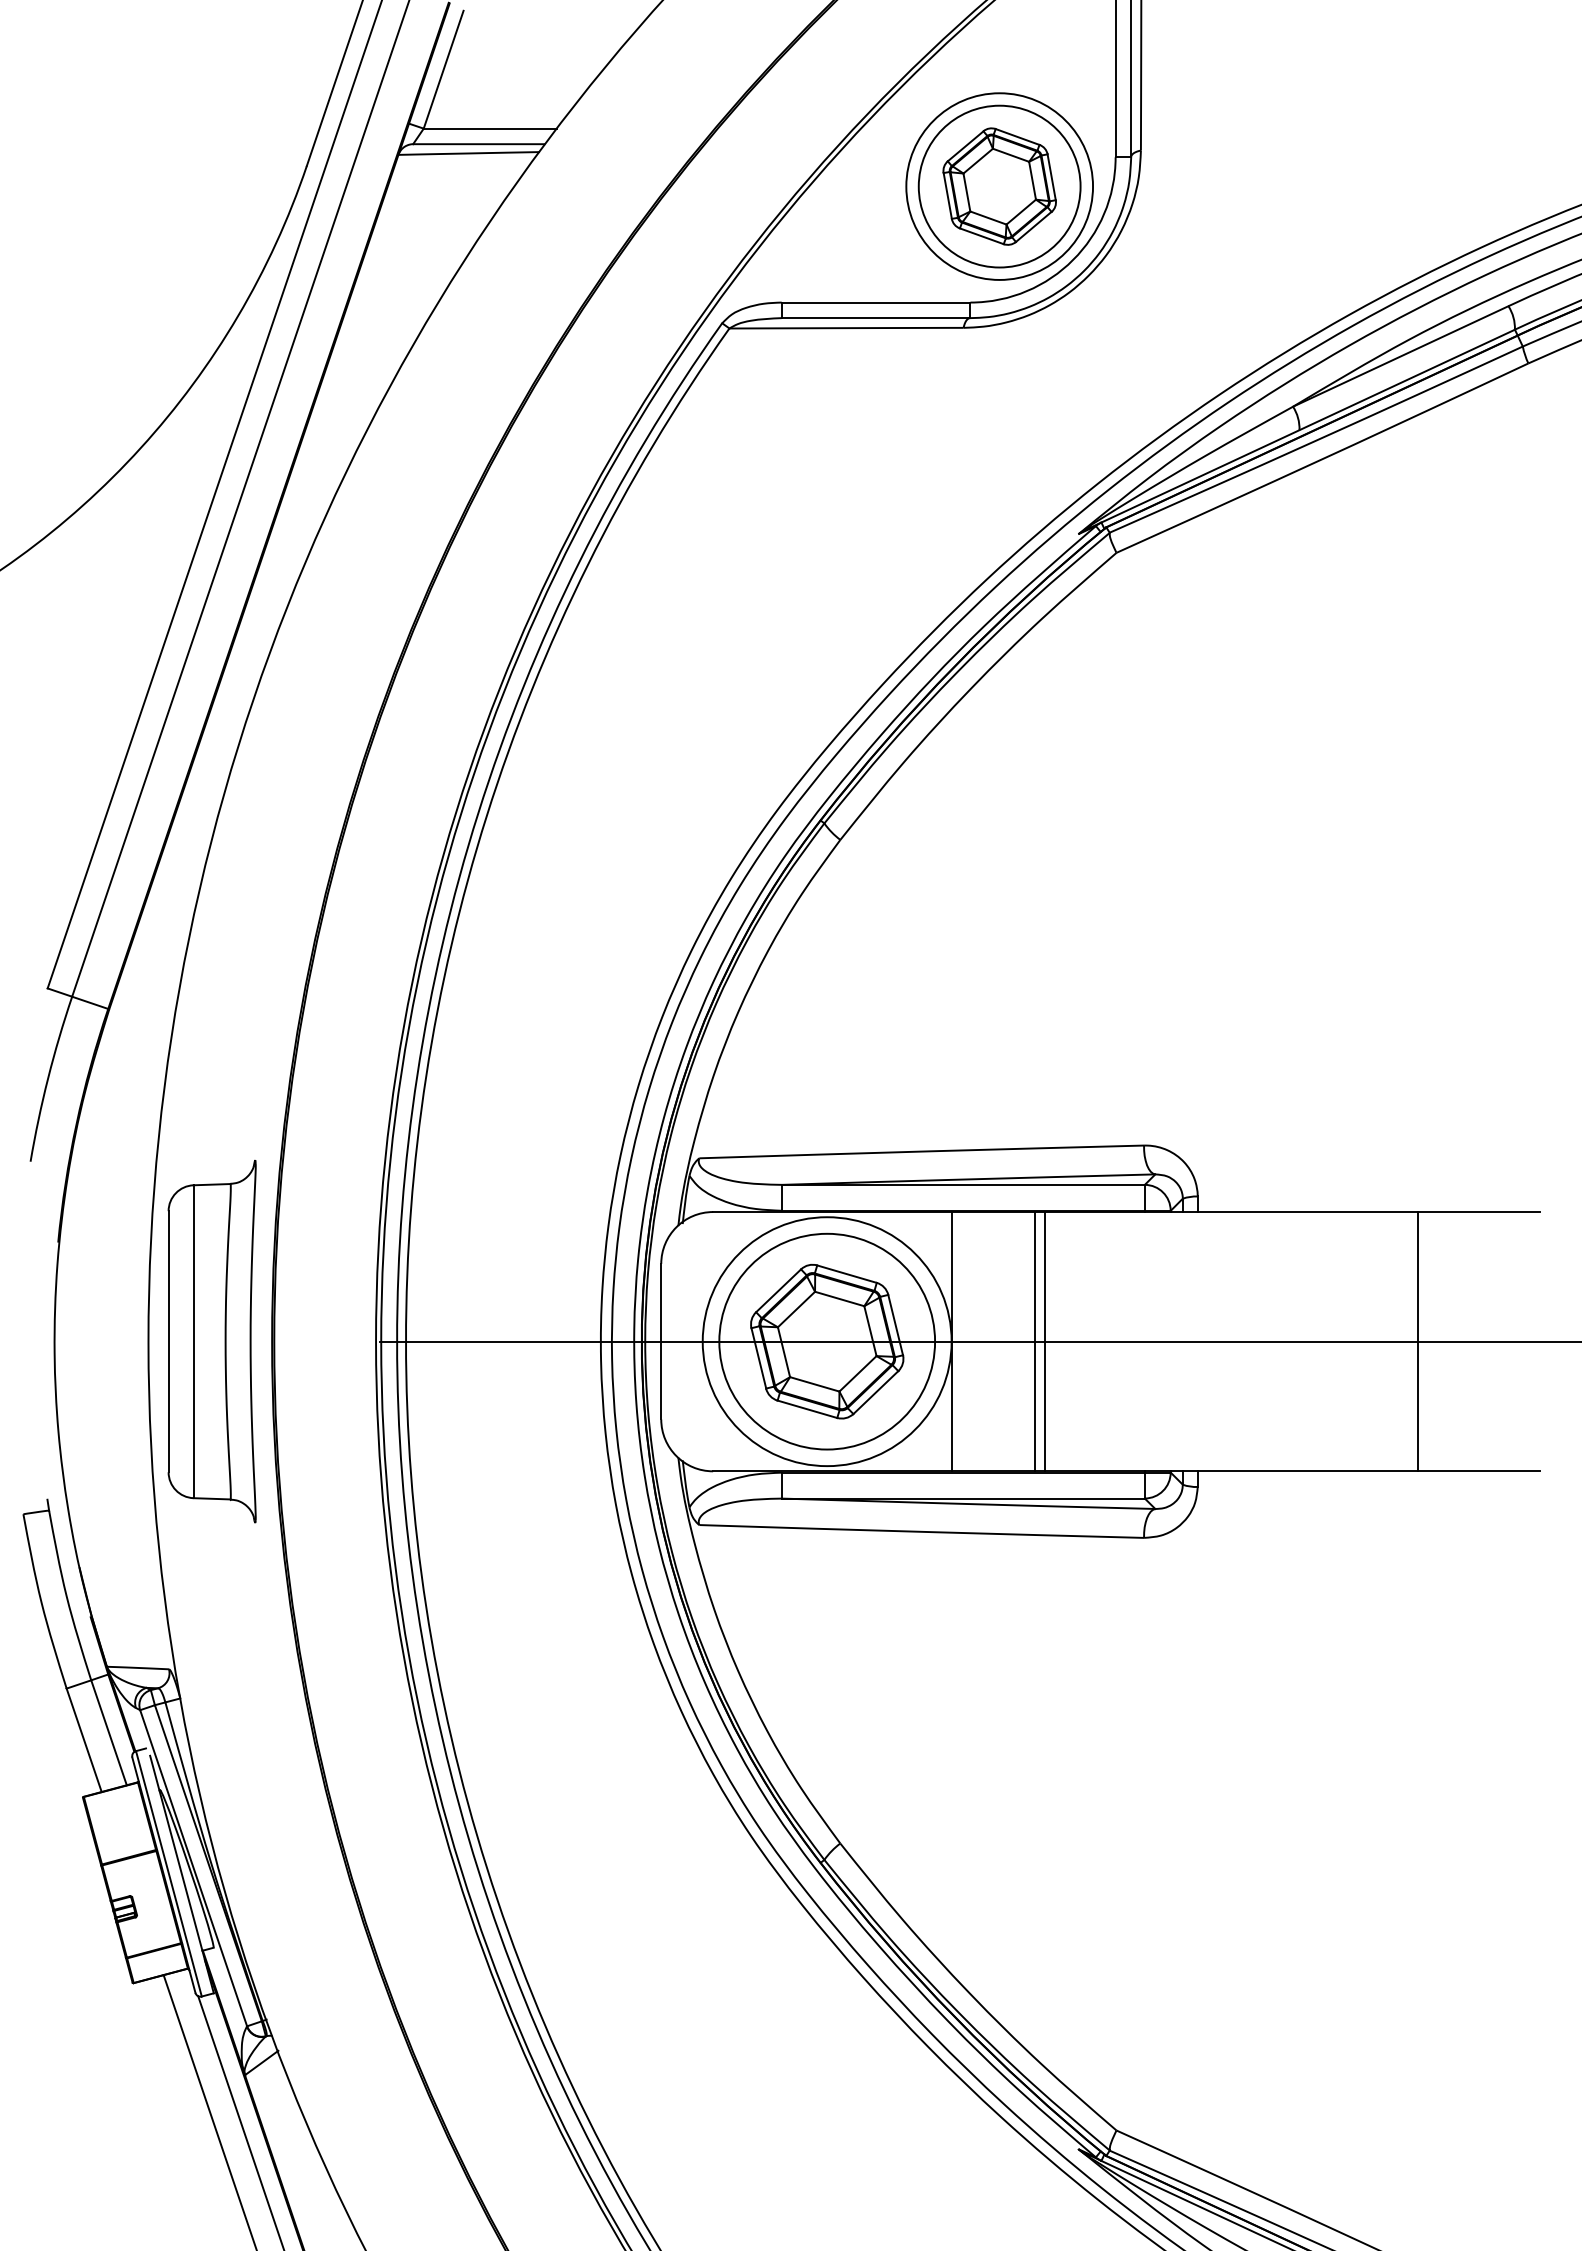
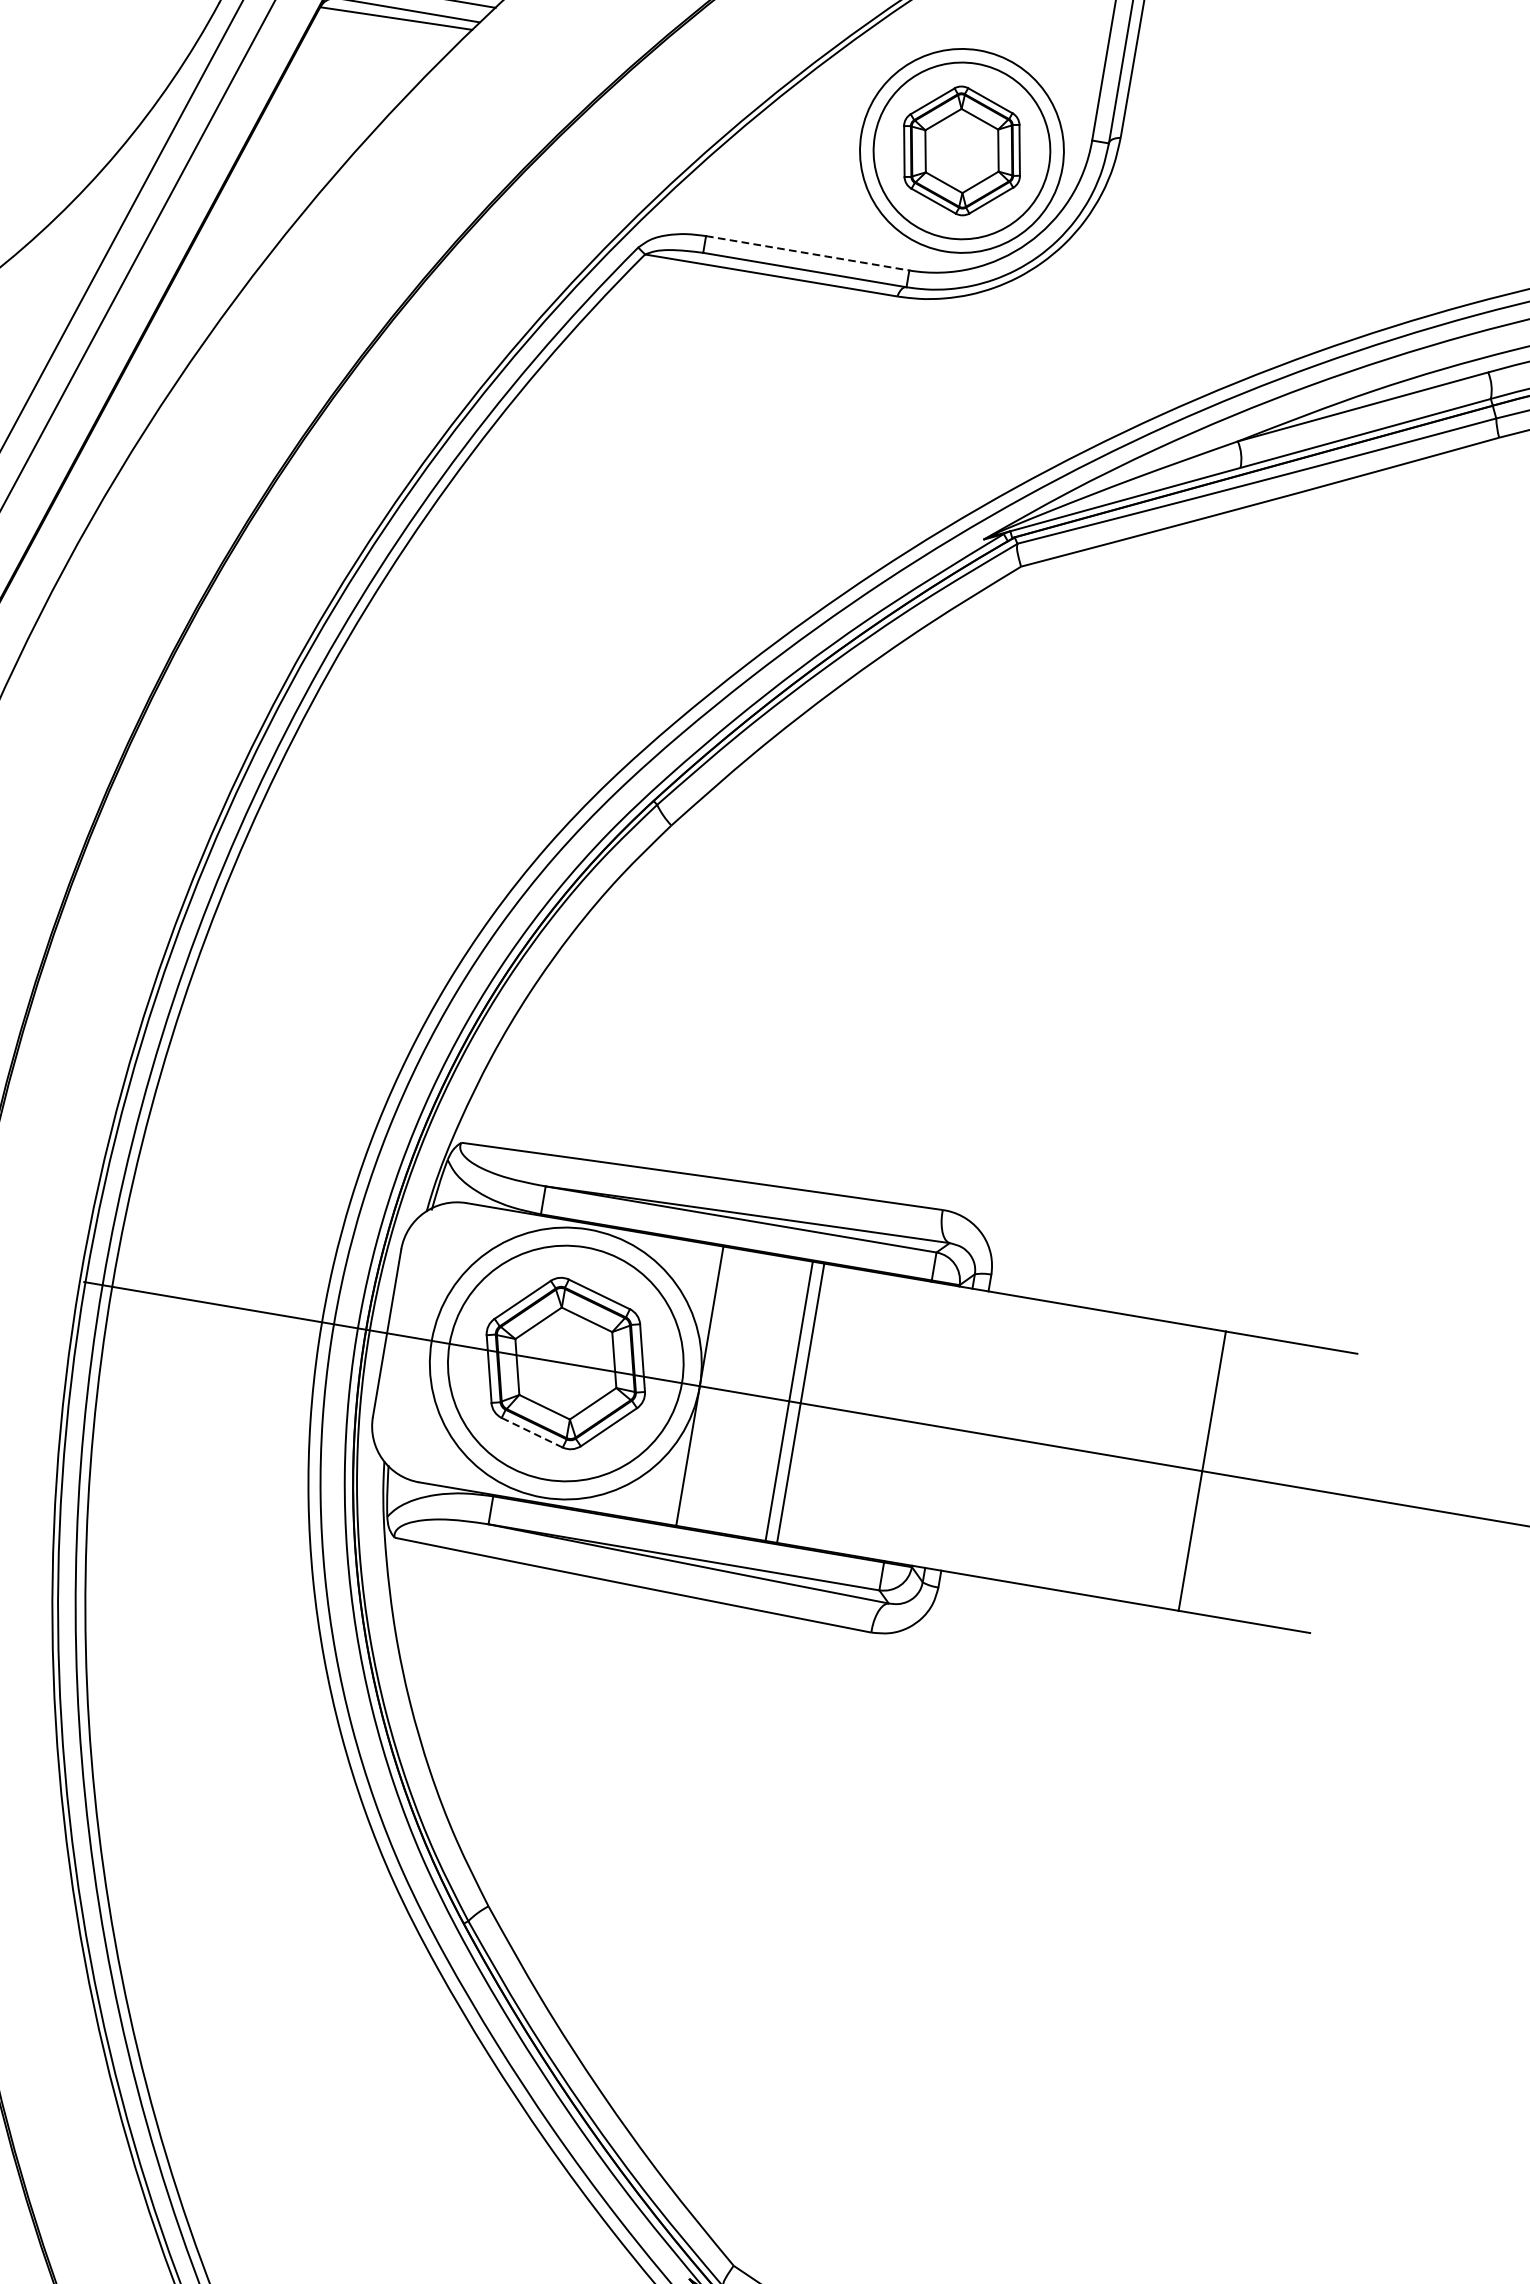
line: (876, 302) -> (808, 253), solid -> dashed
line: (806, 1409) -> (531, 1432), solid -> dashed

